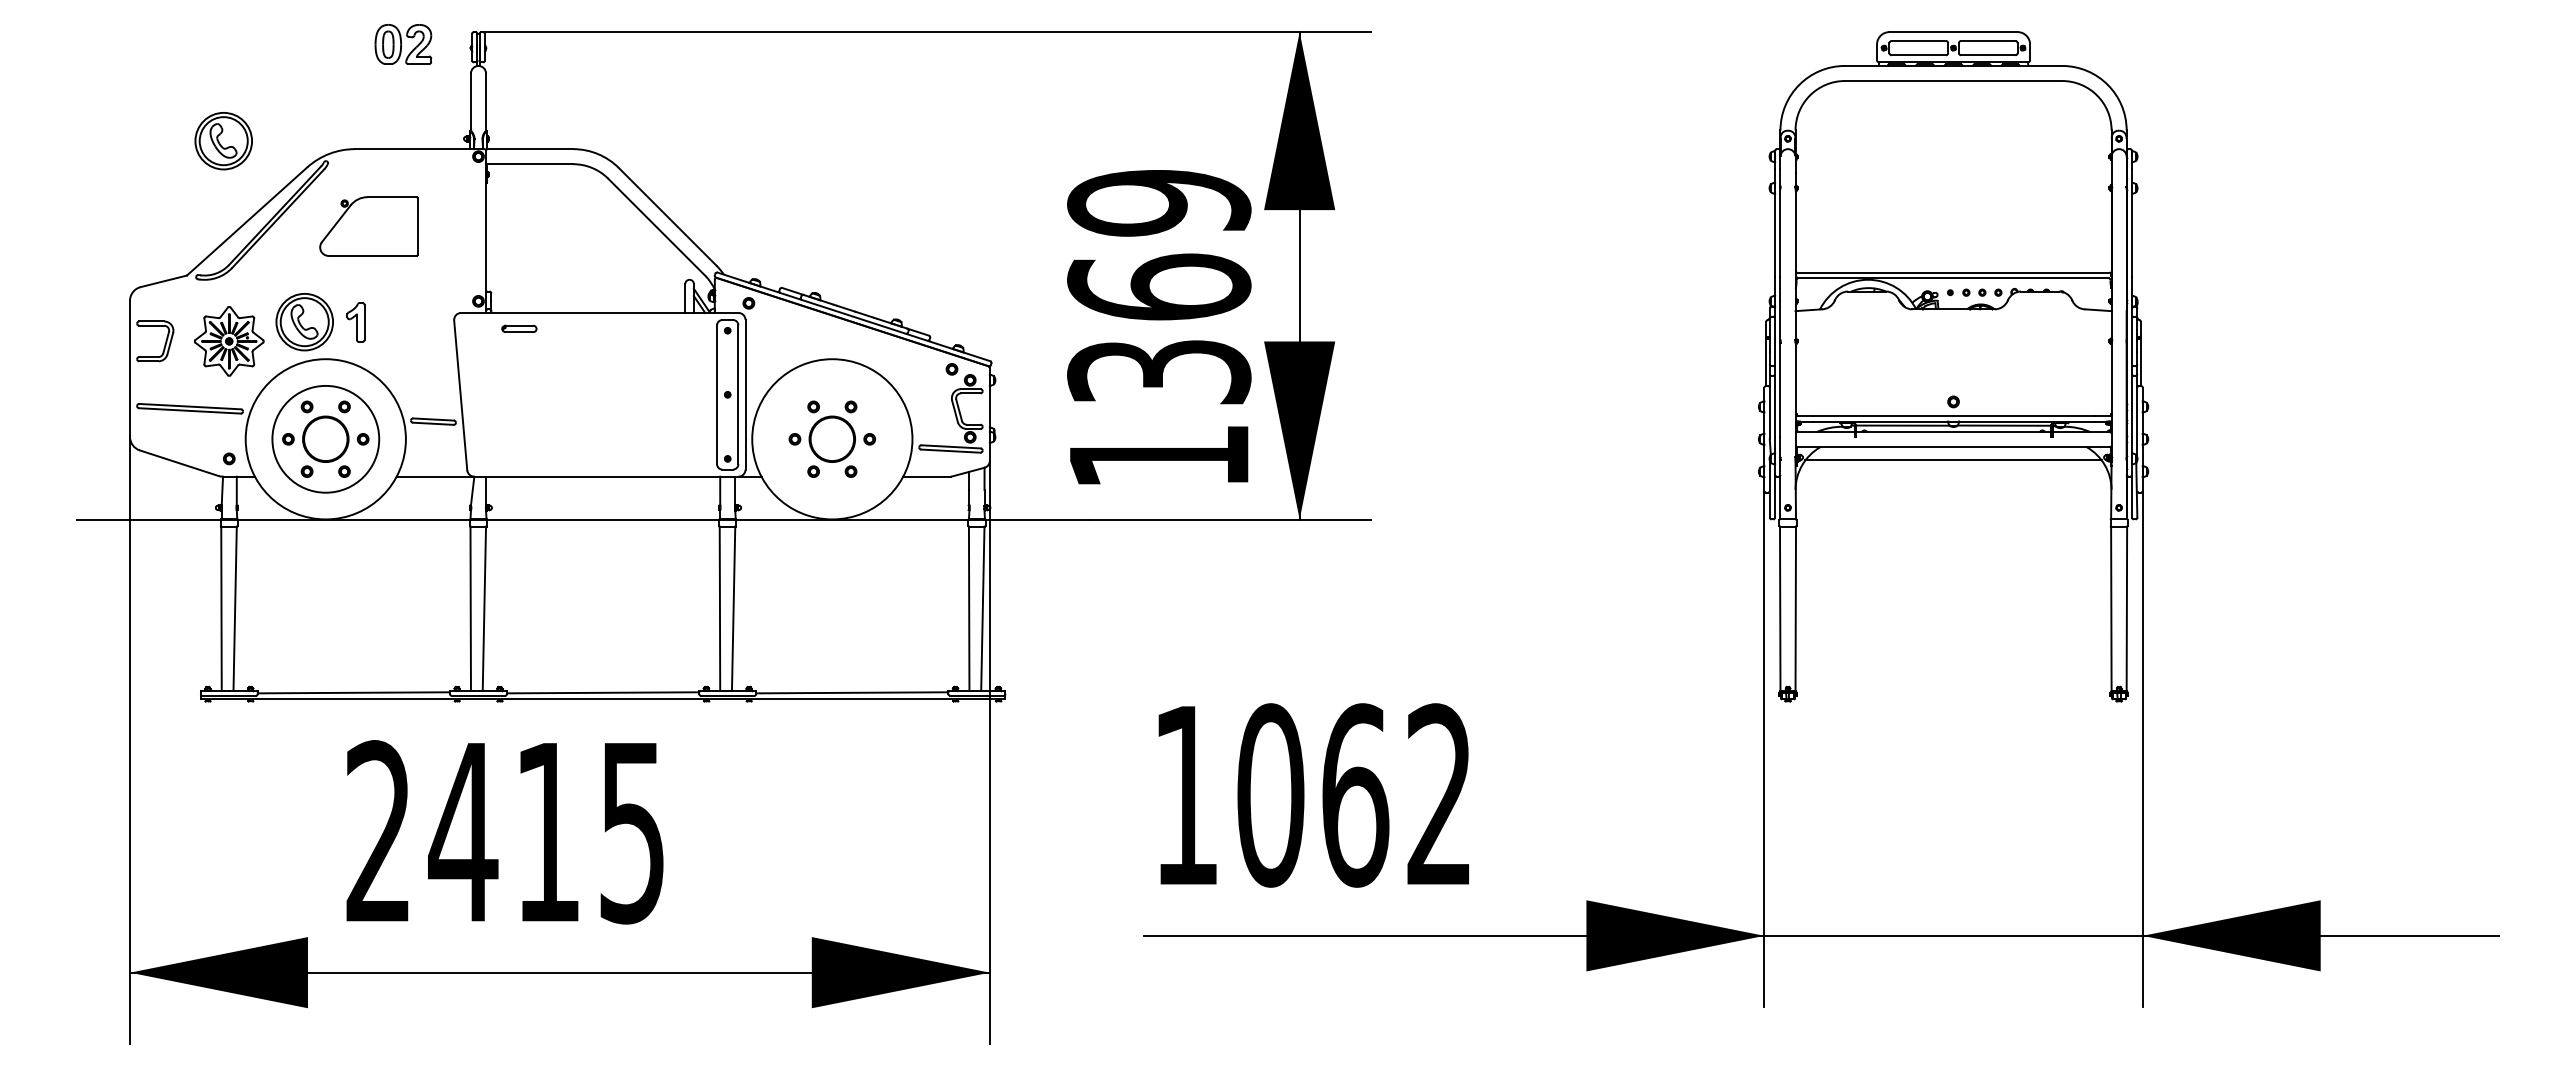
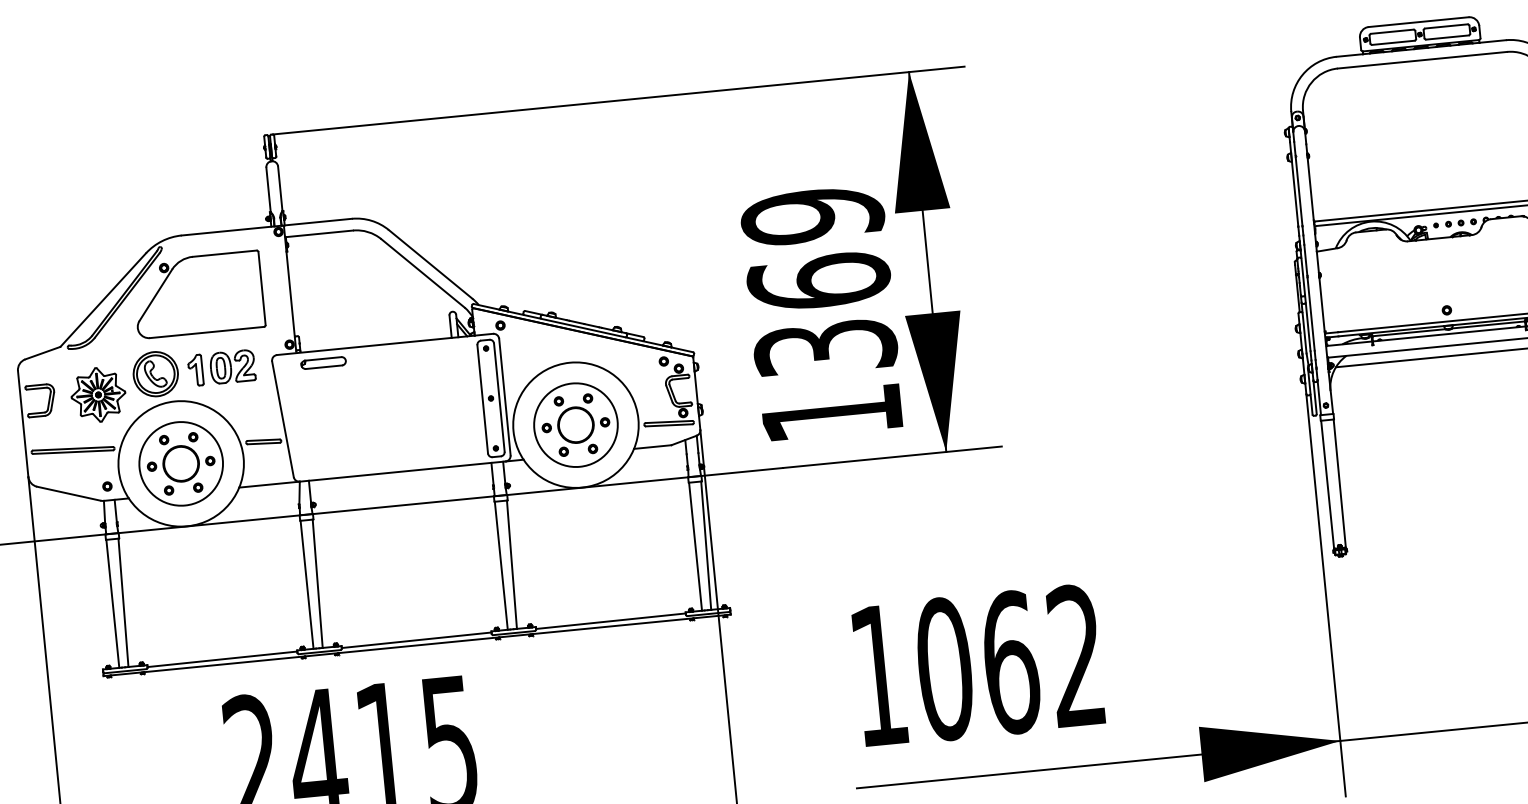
part: (403, 44) -> (232, 366), moved
part: (223, 141) -> (78, 239), removed
part: (368, 226) -> (198, 294), size x1.67
part: (519, 328) -> (323, 362), size x1.67
circle: (832, 439) -> (576, 425), added

